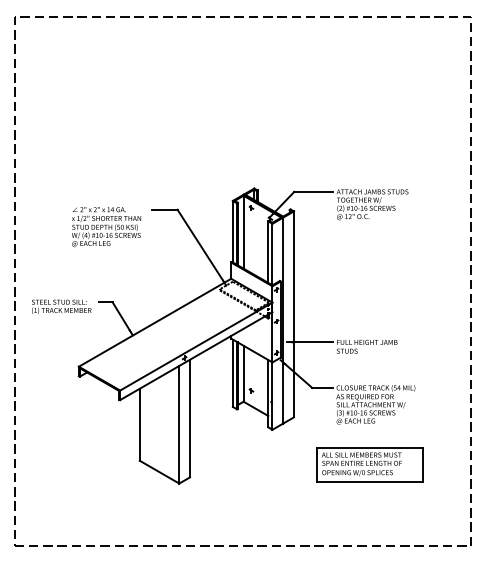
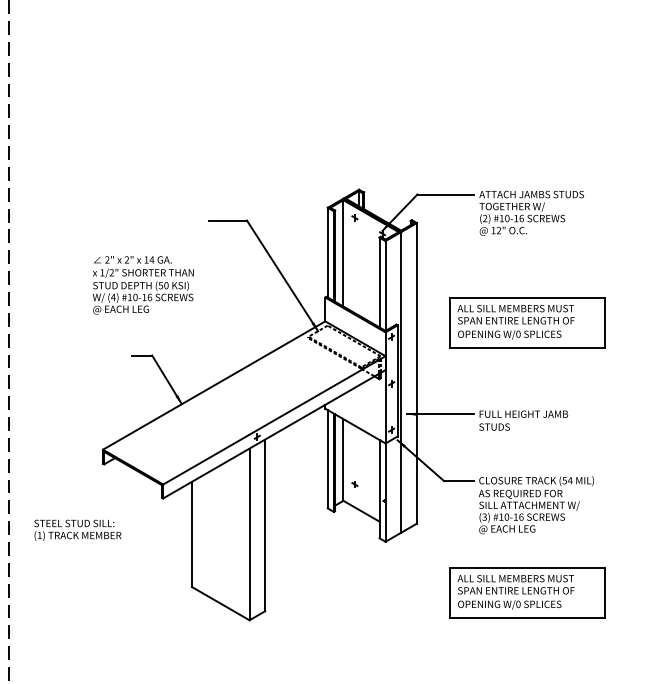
text: (106, 227) -> (143, 285), moved
part: (369, 279) -> (527, 322), added
text: (61, 306) -> (77, 529), moved

